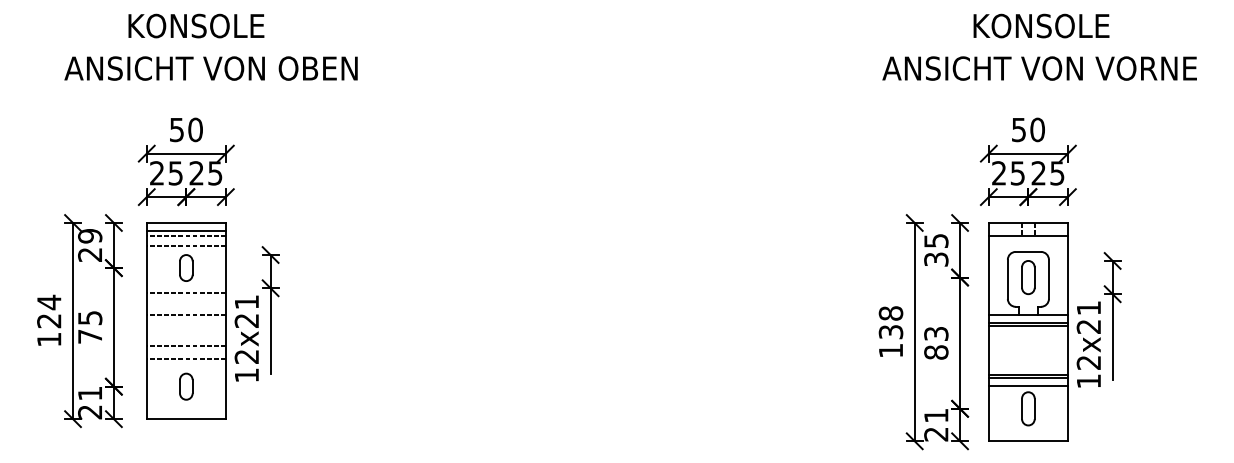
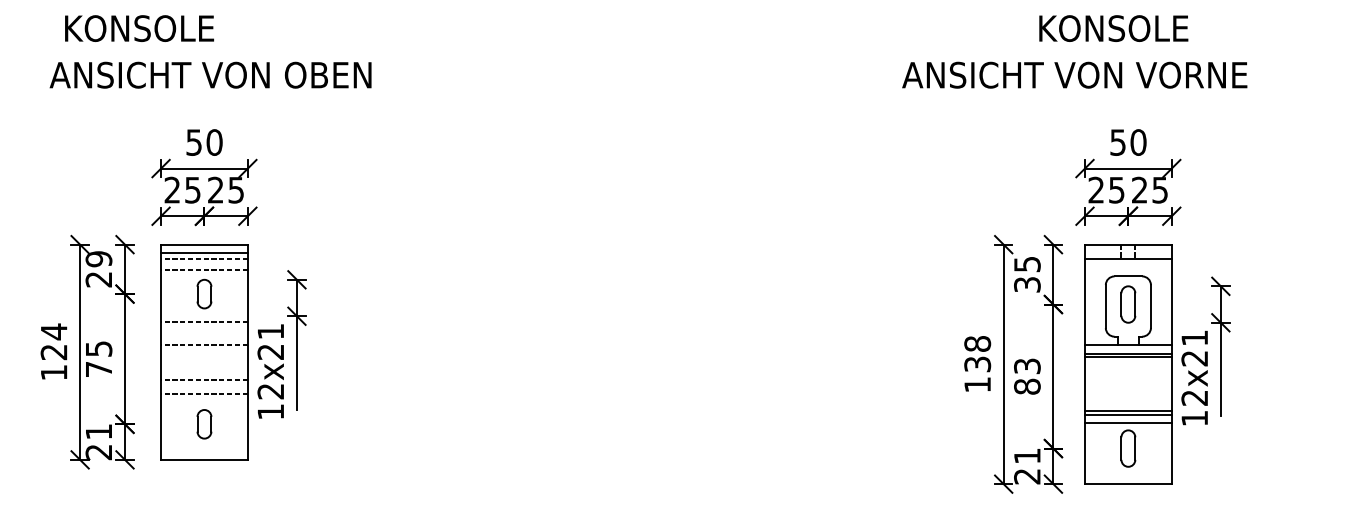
text: (196, 25) -> (139, 28), moved
text: (1041, 25) -> (1113, 28), moved
text: (210, 67) -> (210, 74), moved
text: (1039, 67) -> (1074, 74), moved

